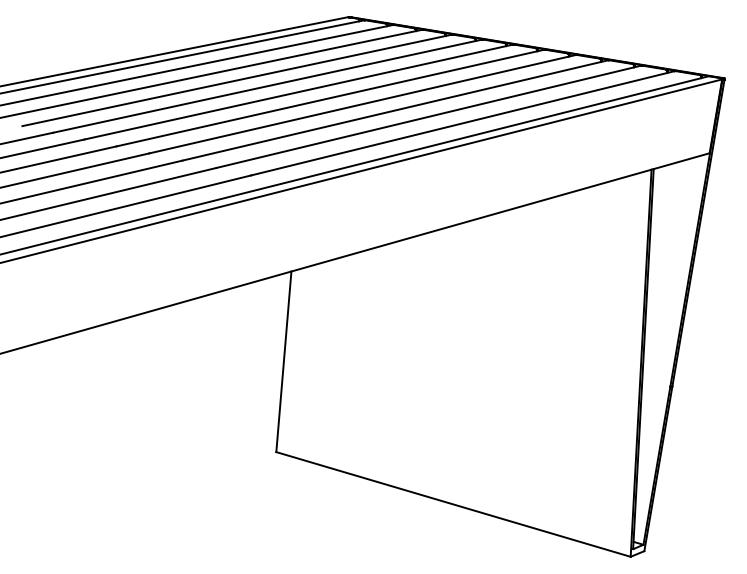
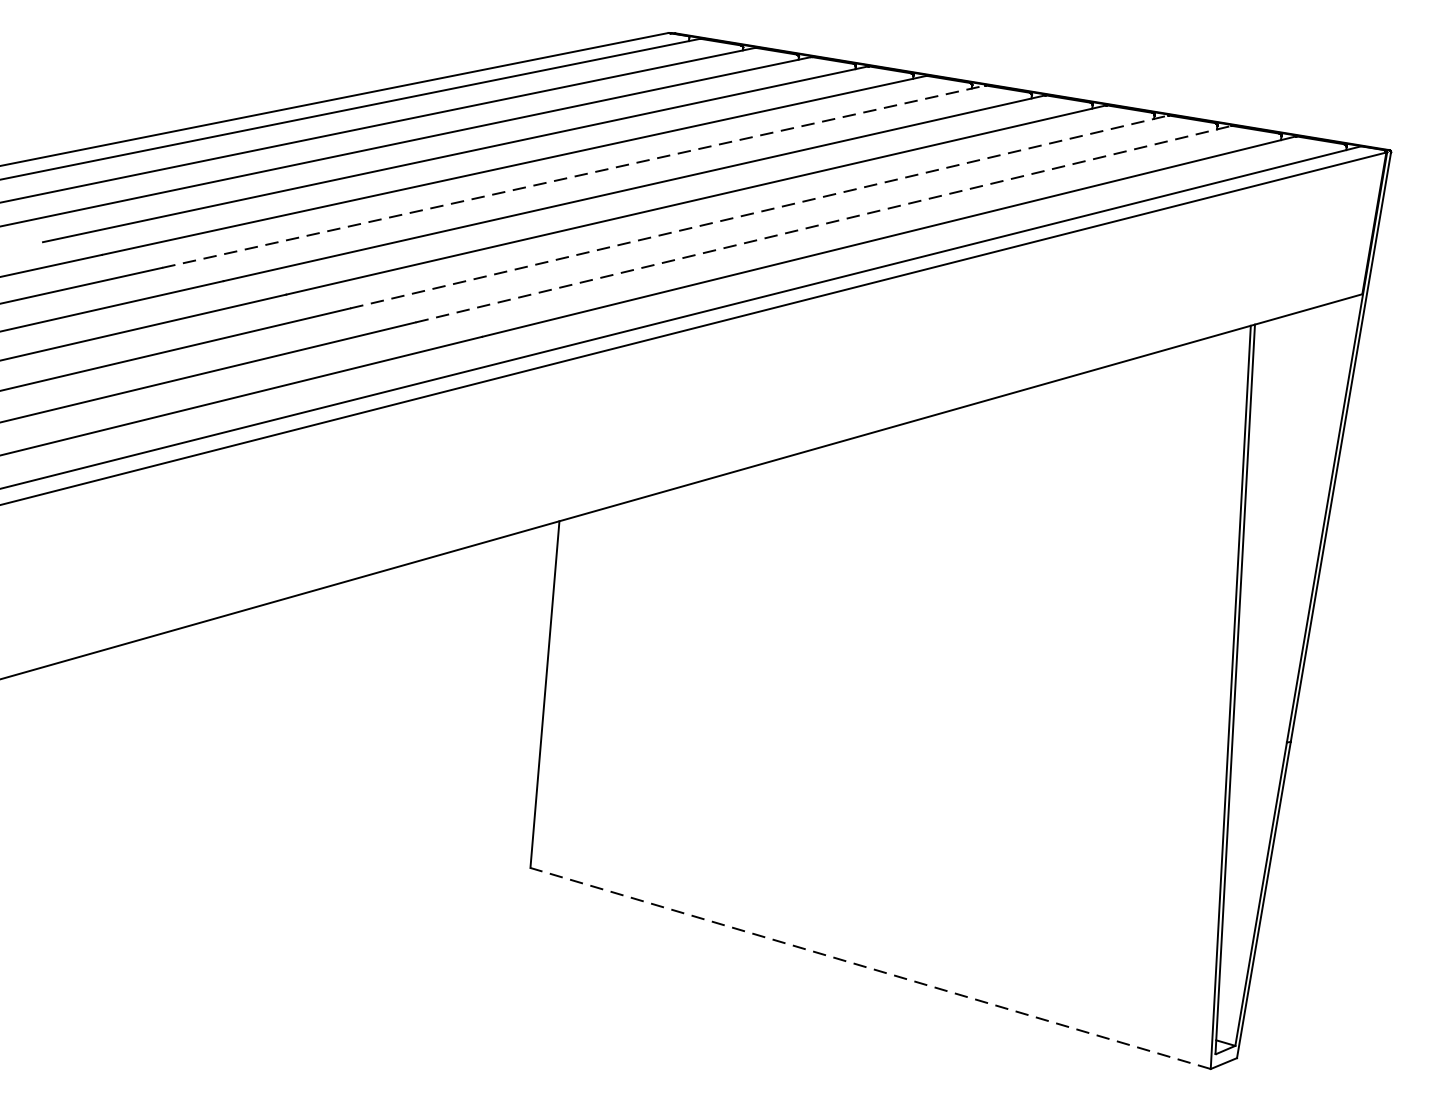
line: (298, 92) -> (573, 177), solid -> dashed
line: (395, 110) -> (759, 212), solid -> dashed
line: (428, 116) -> (822, 223), solid -> dashed
line: (453, 504) -> (870, 968), solid -> dashed

